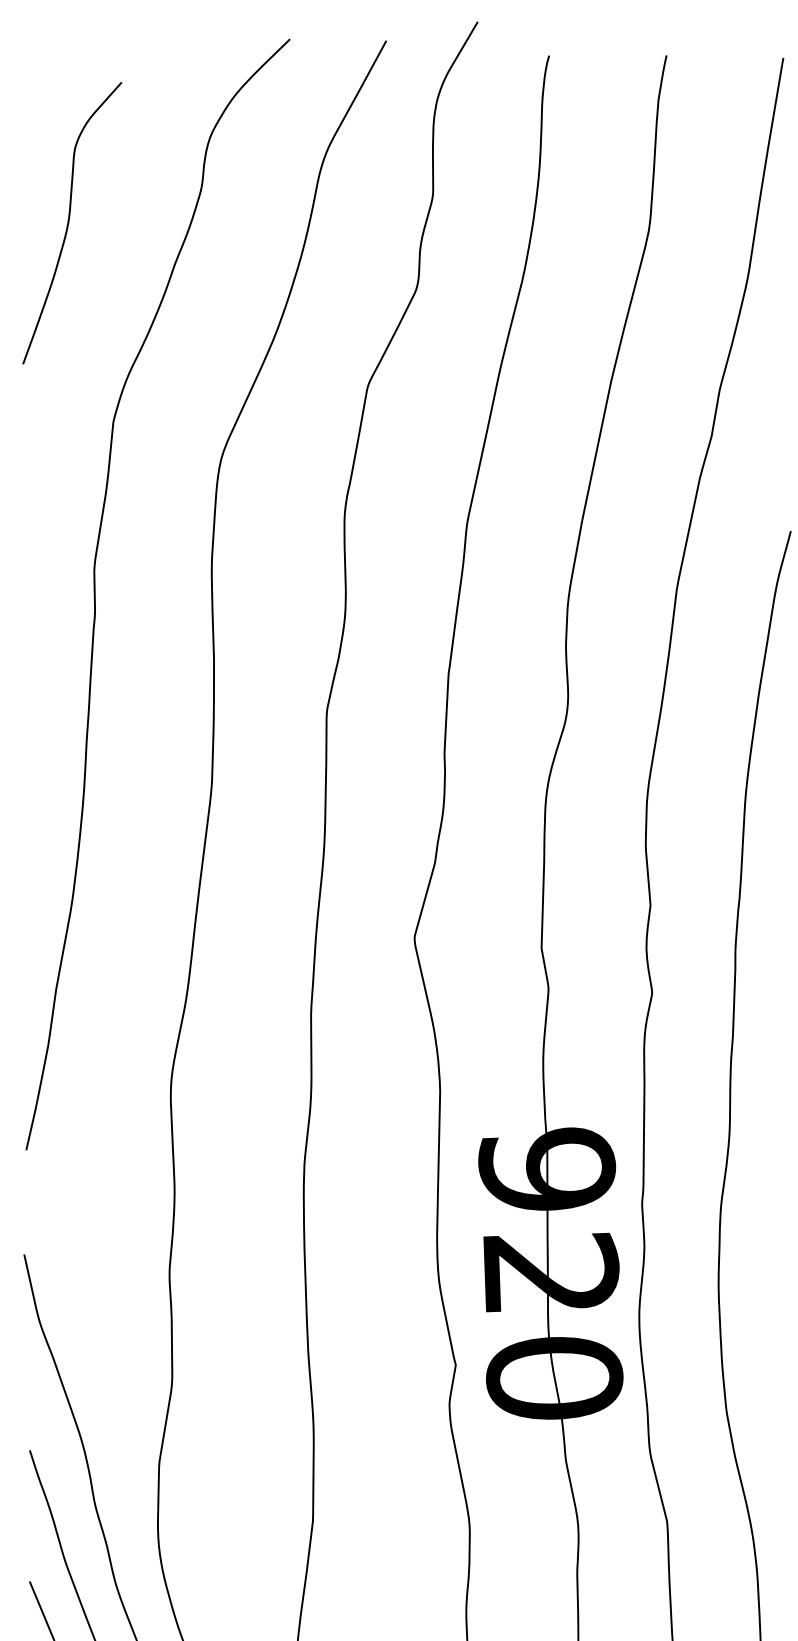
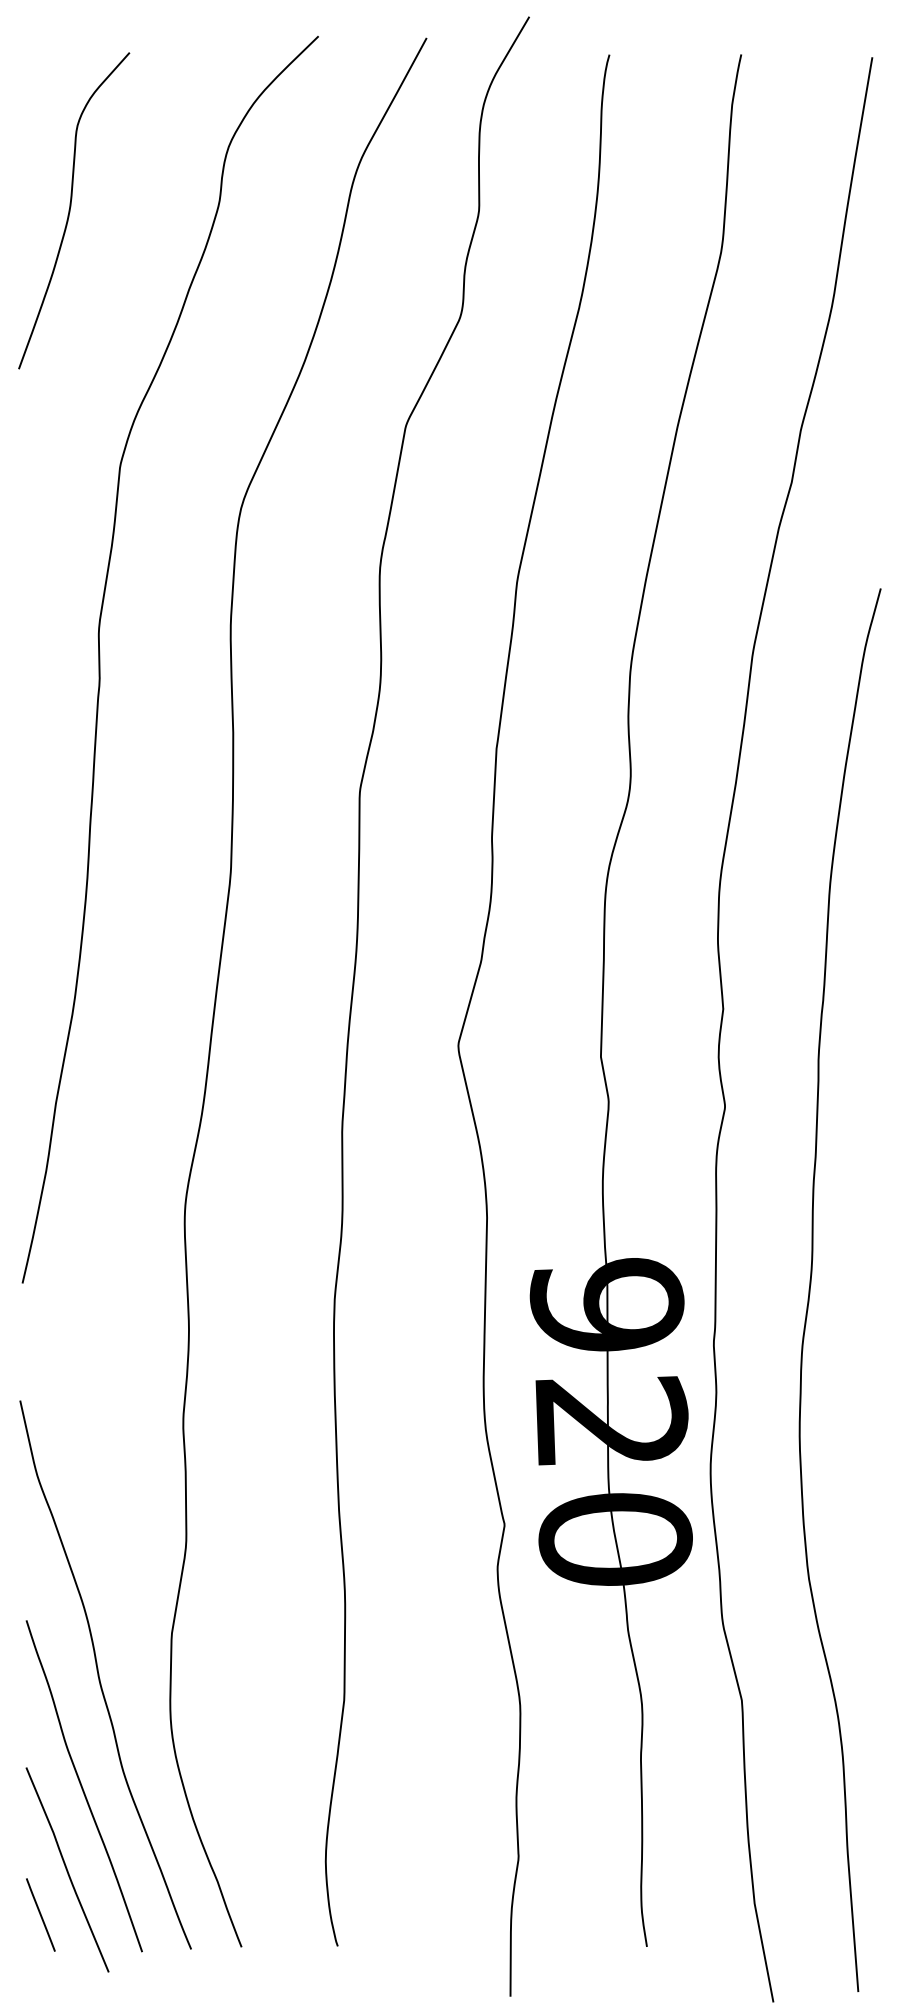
curve: (69, 222) -> (70, 210), moved

